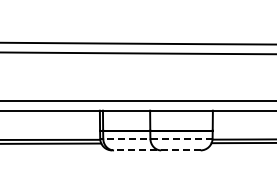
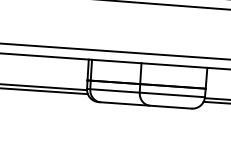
line: (155, 138) -> (145, 92), dashed -> solid
line: (155, 150) -> (144, 105), dashed -> solid

